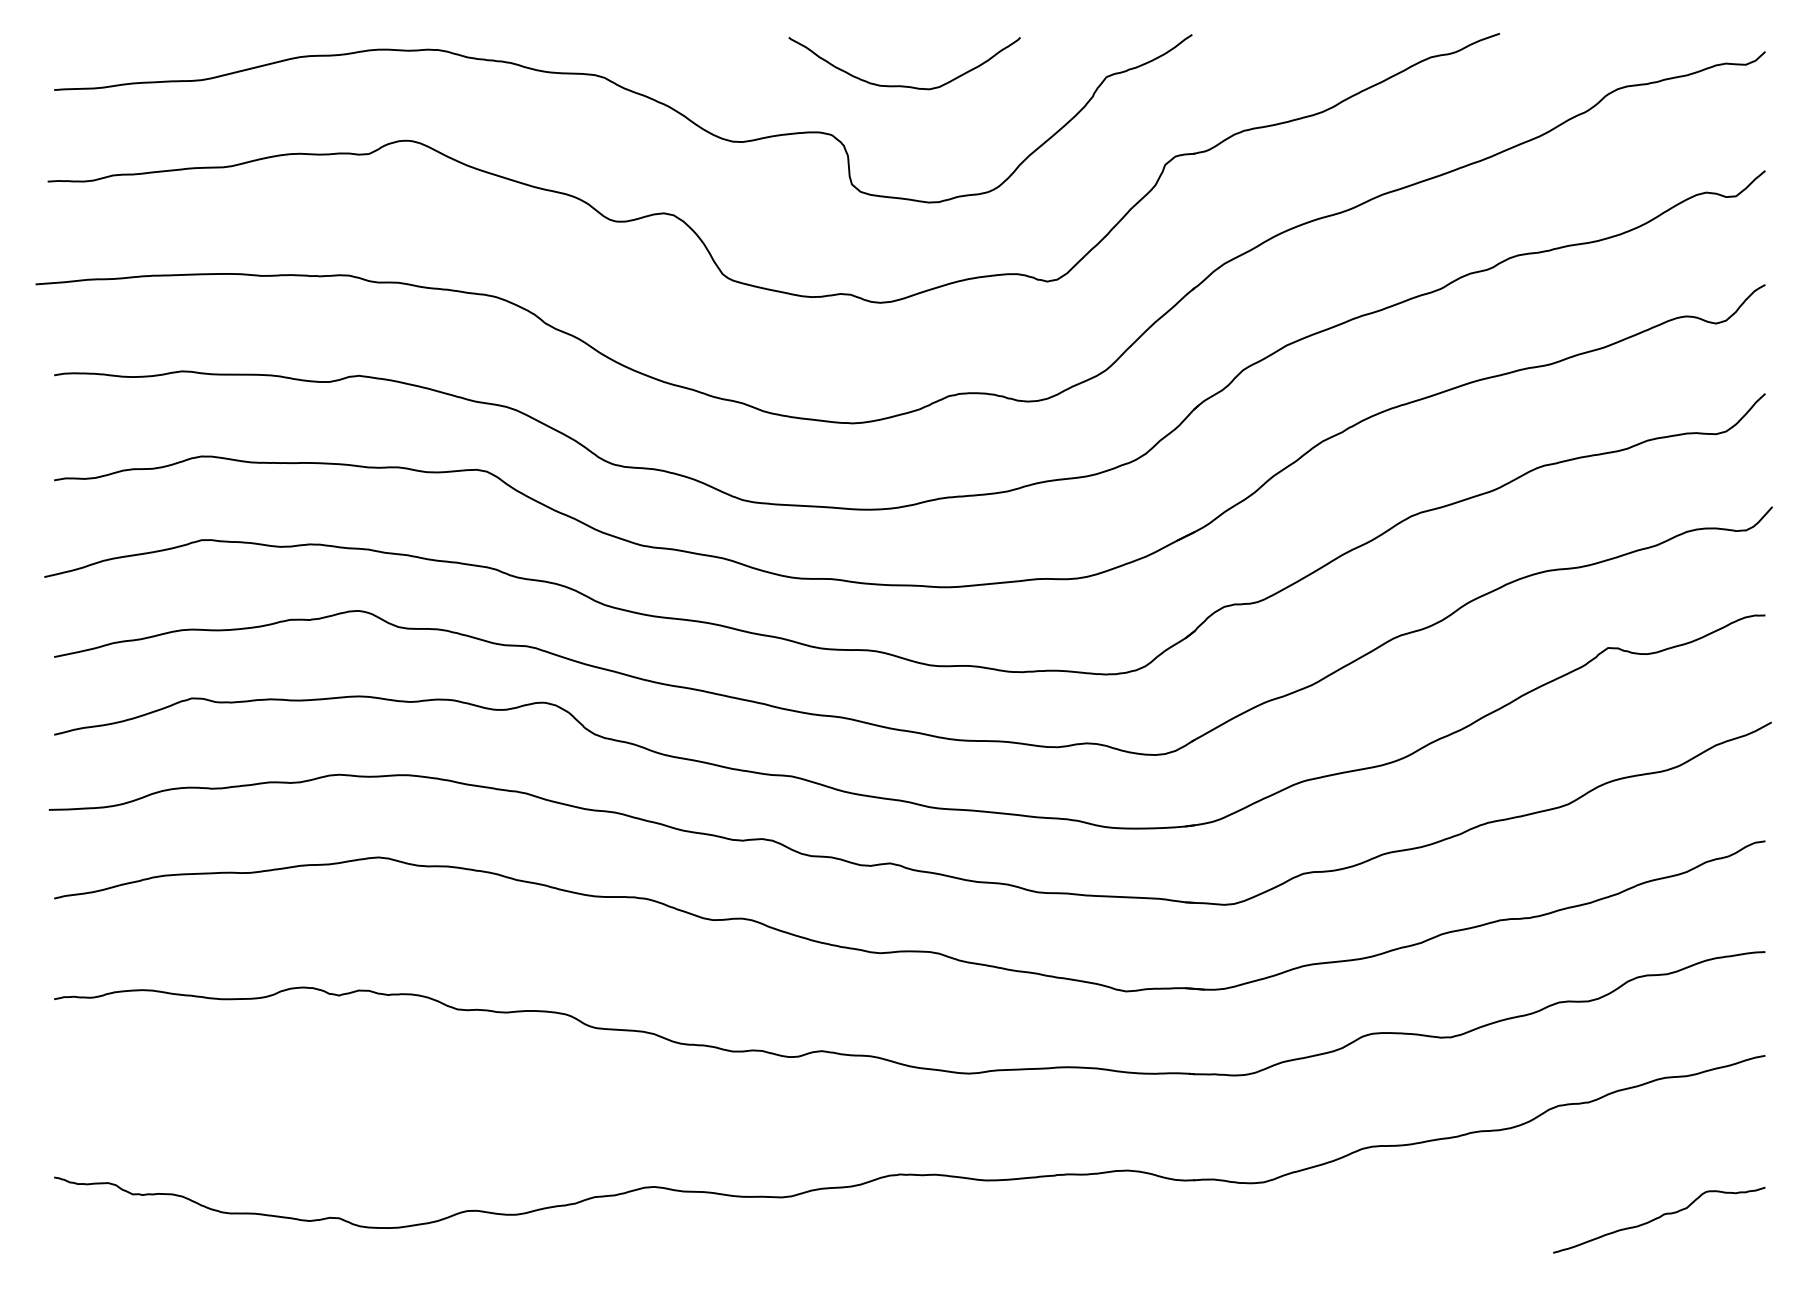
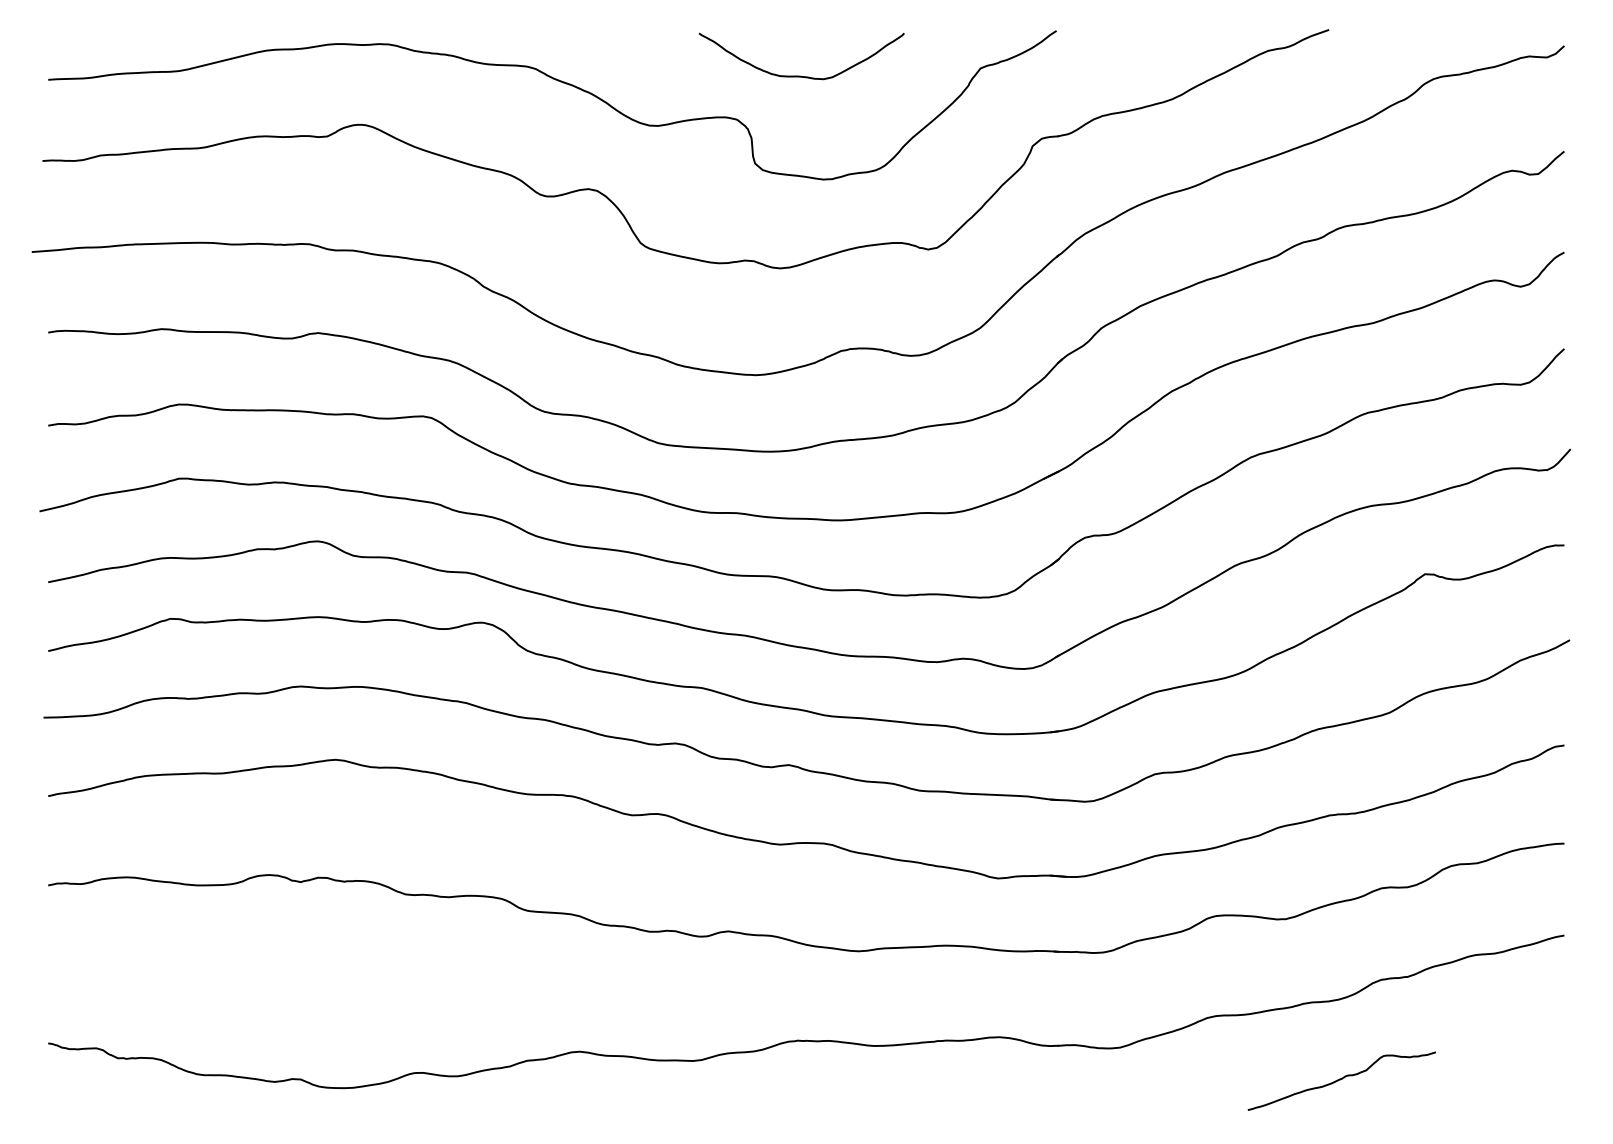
curve: (1659, 1218) -> (1342, 1079), moved

